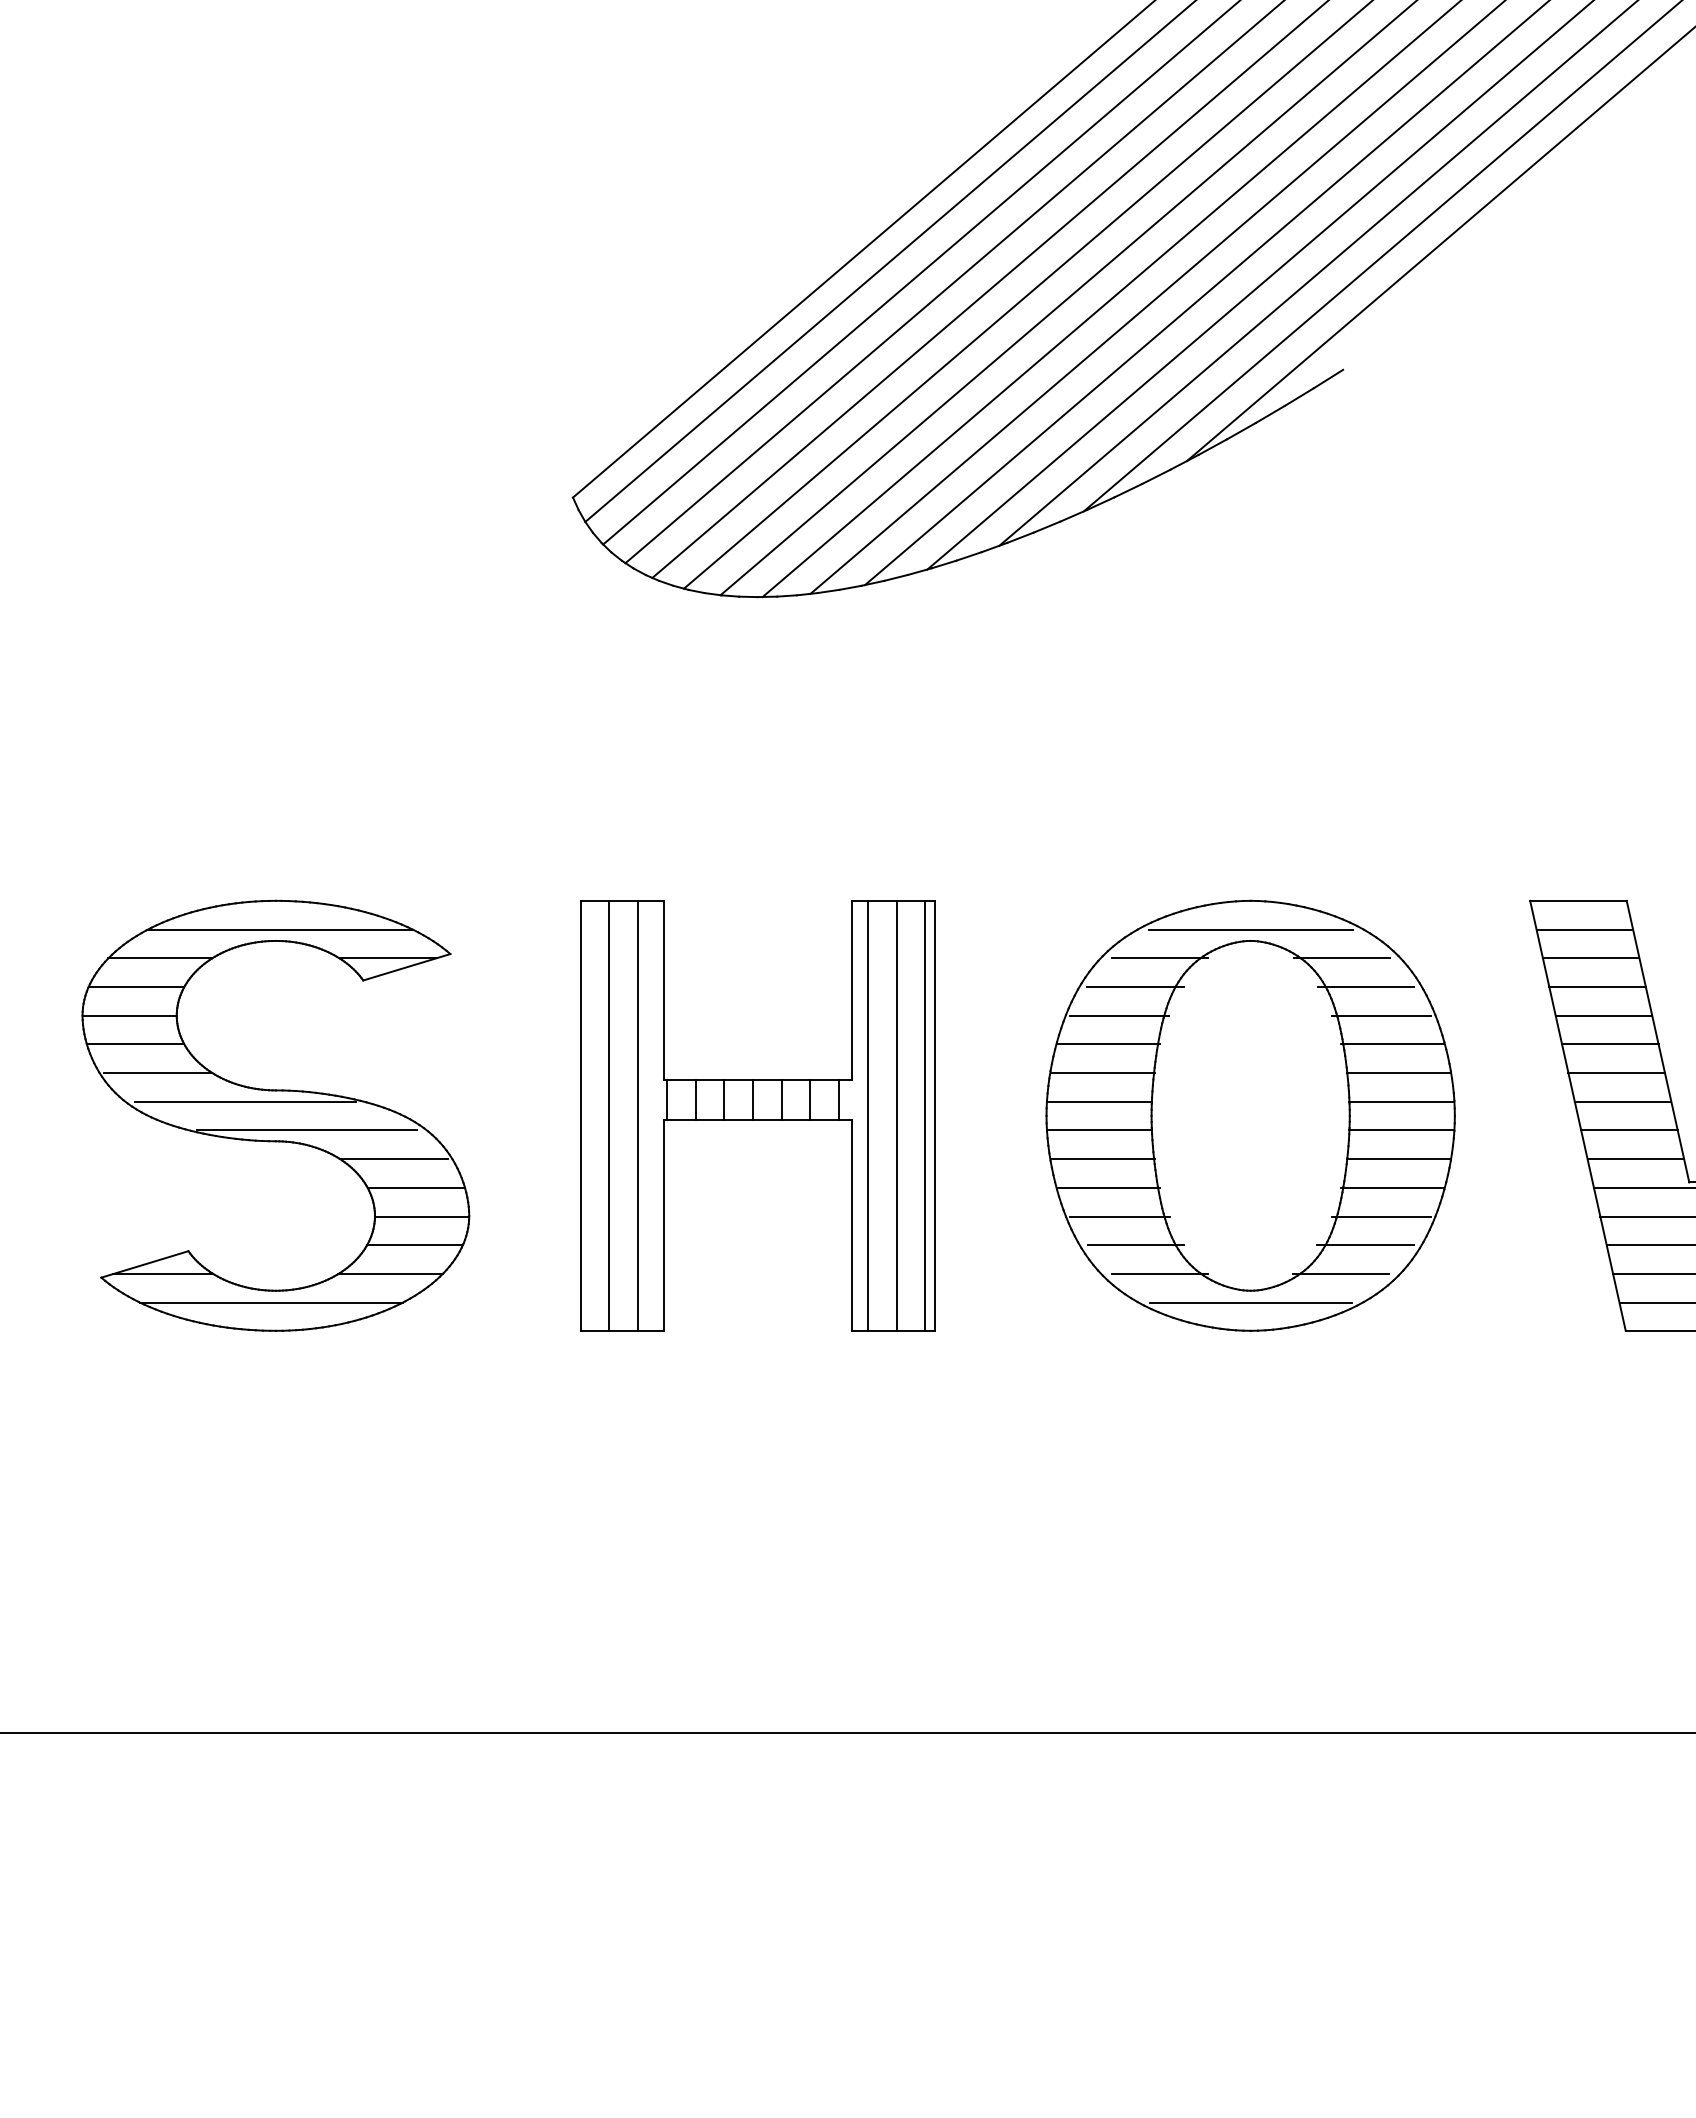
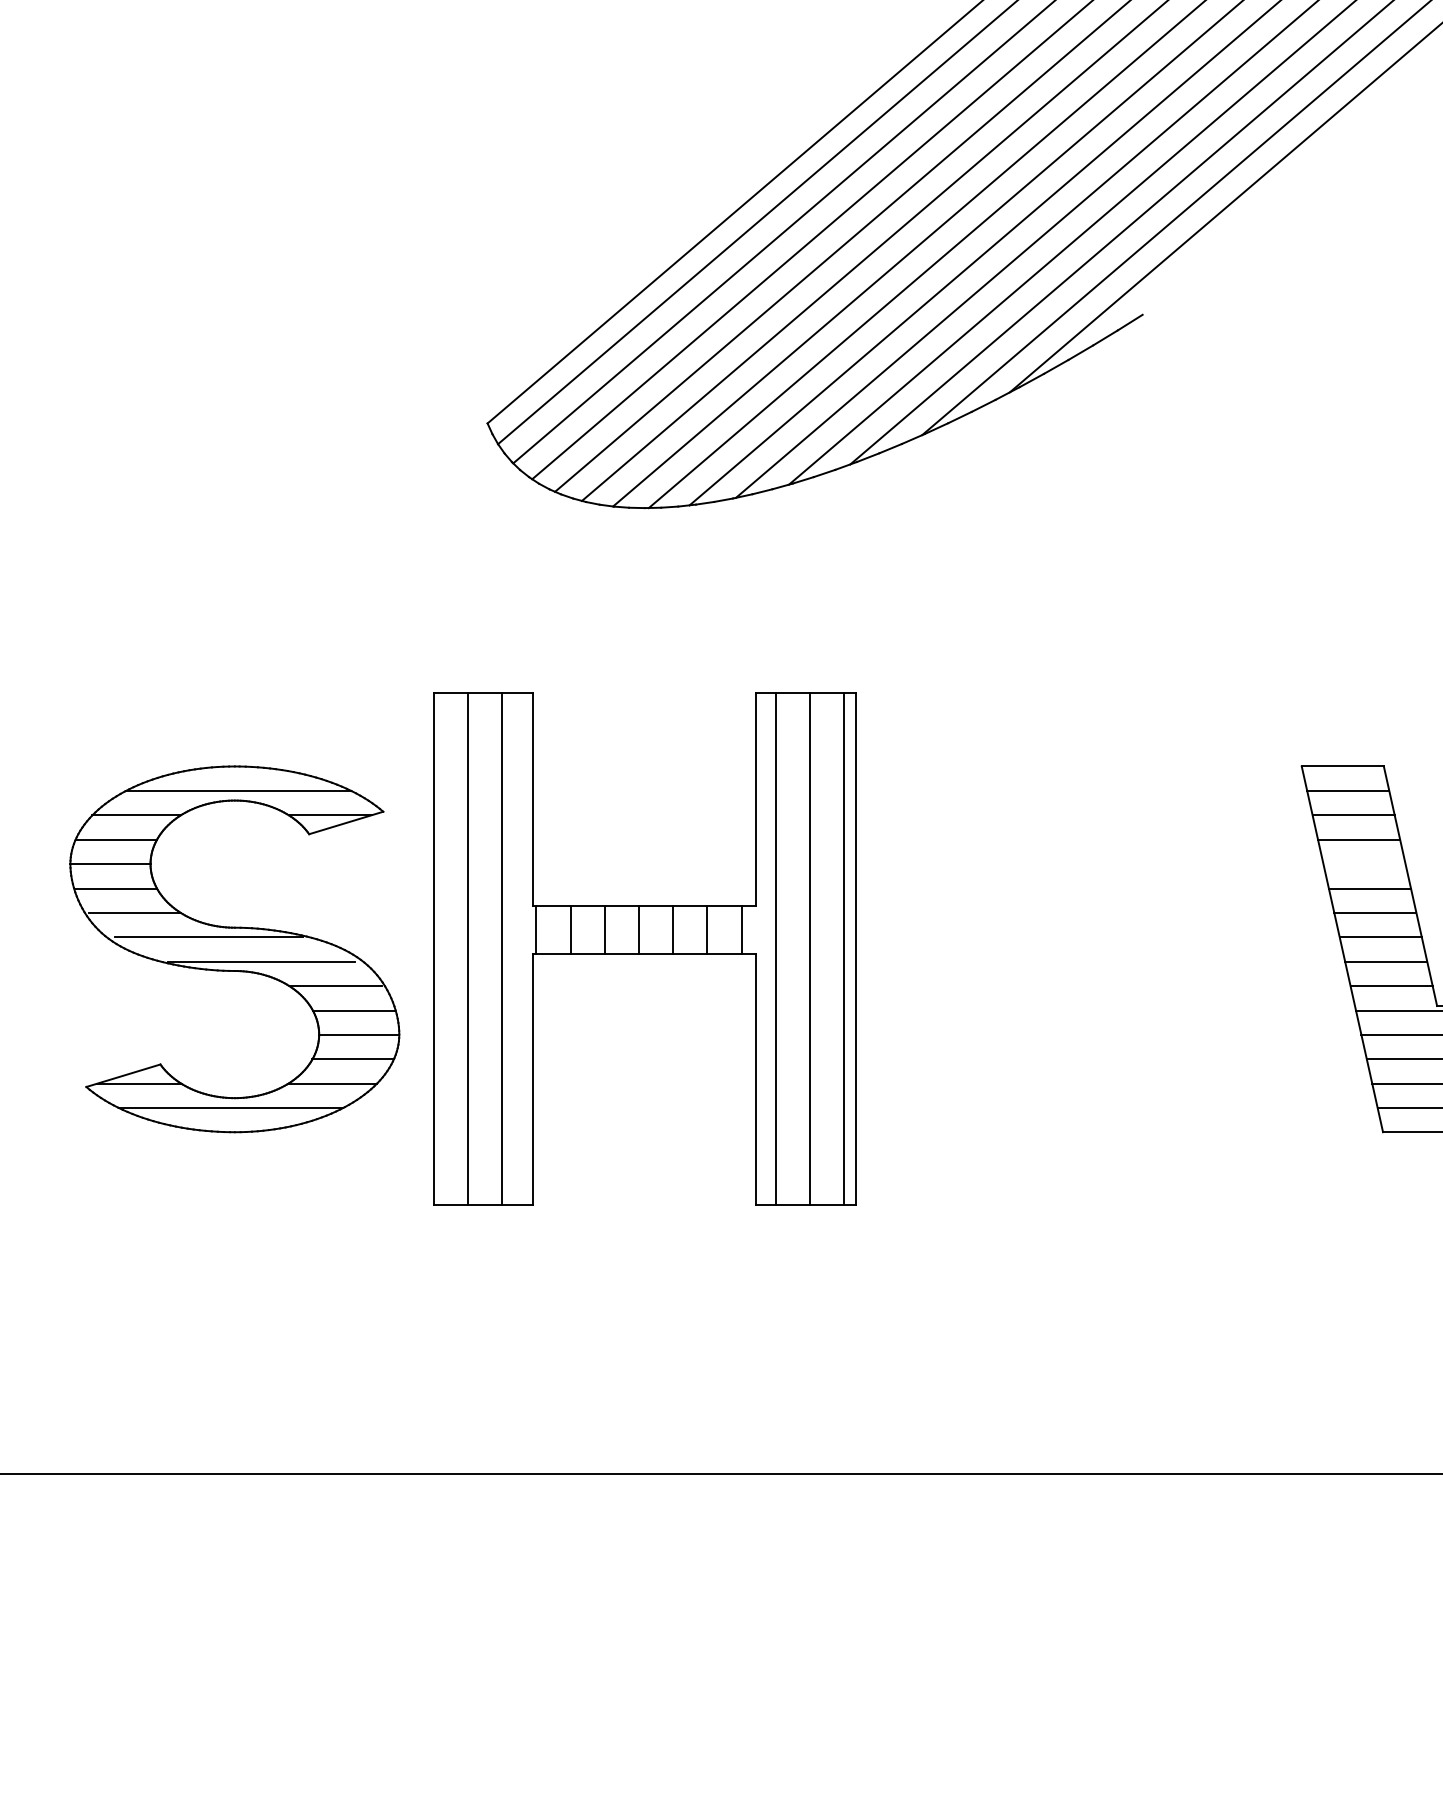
line: (1603, 1015) -> (1364, 863), removed
part: (757, 1115) -> (644, 949), size x1.4
part: (1250, 1115) -> (1063, 949), removed

